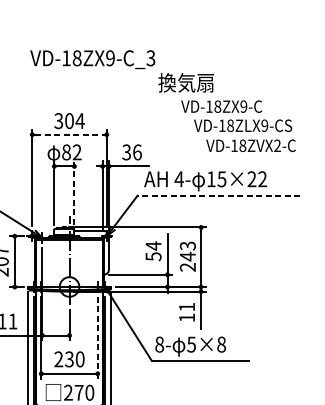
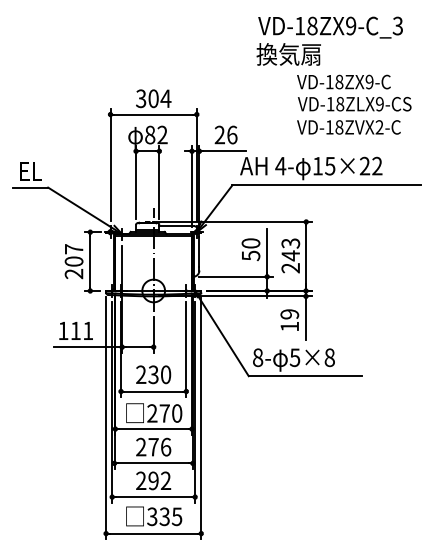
text: (92, 59) -> (330, 27), moved
text: (221, 106) -> (343, 81), moved
line: (69, 134) -> (153, 114), dashed -> solid
text: (250, 145) -> (348, 127), moved
text: (126, 152) -> (219, 135), 36 -> 26
line: (74, 193) -> (159, 182), dashed -> solid
line: (218, 195) -> (326, 185), dashed -> solid
text: (153, 246) -> (250, 243), 54 -> 50
text: (186, 307) -> (289, 314), 11 -> 19
line: (97, 338) -> (186, 350), dashed -> solid

